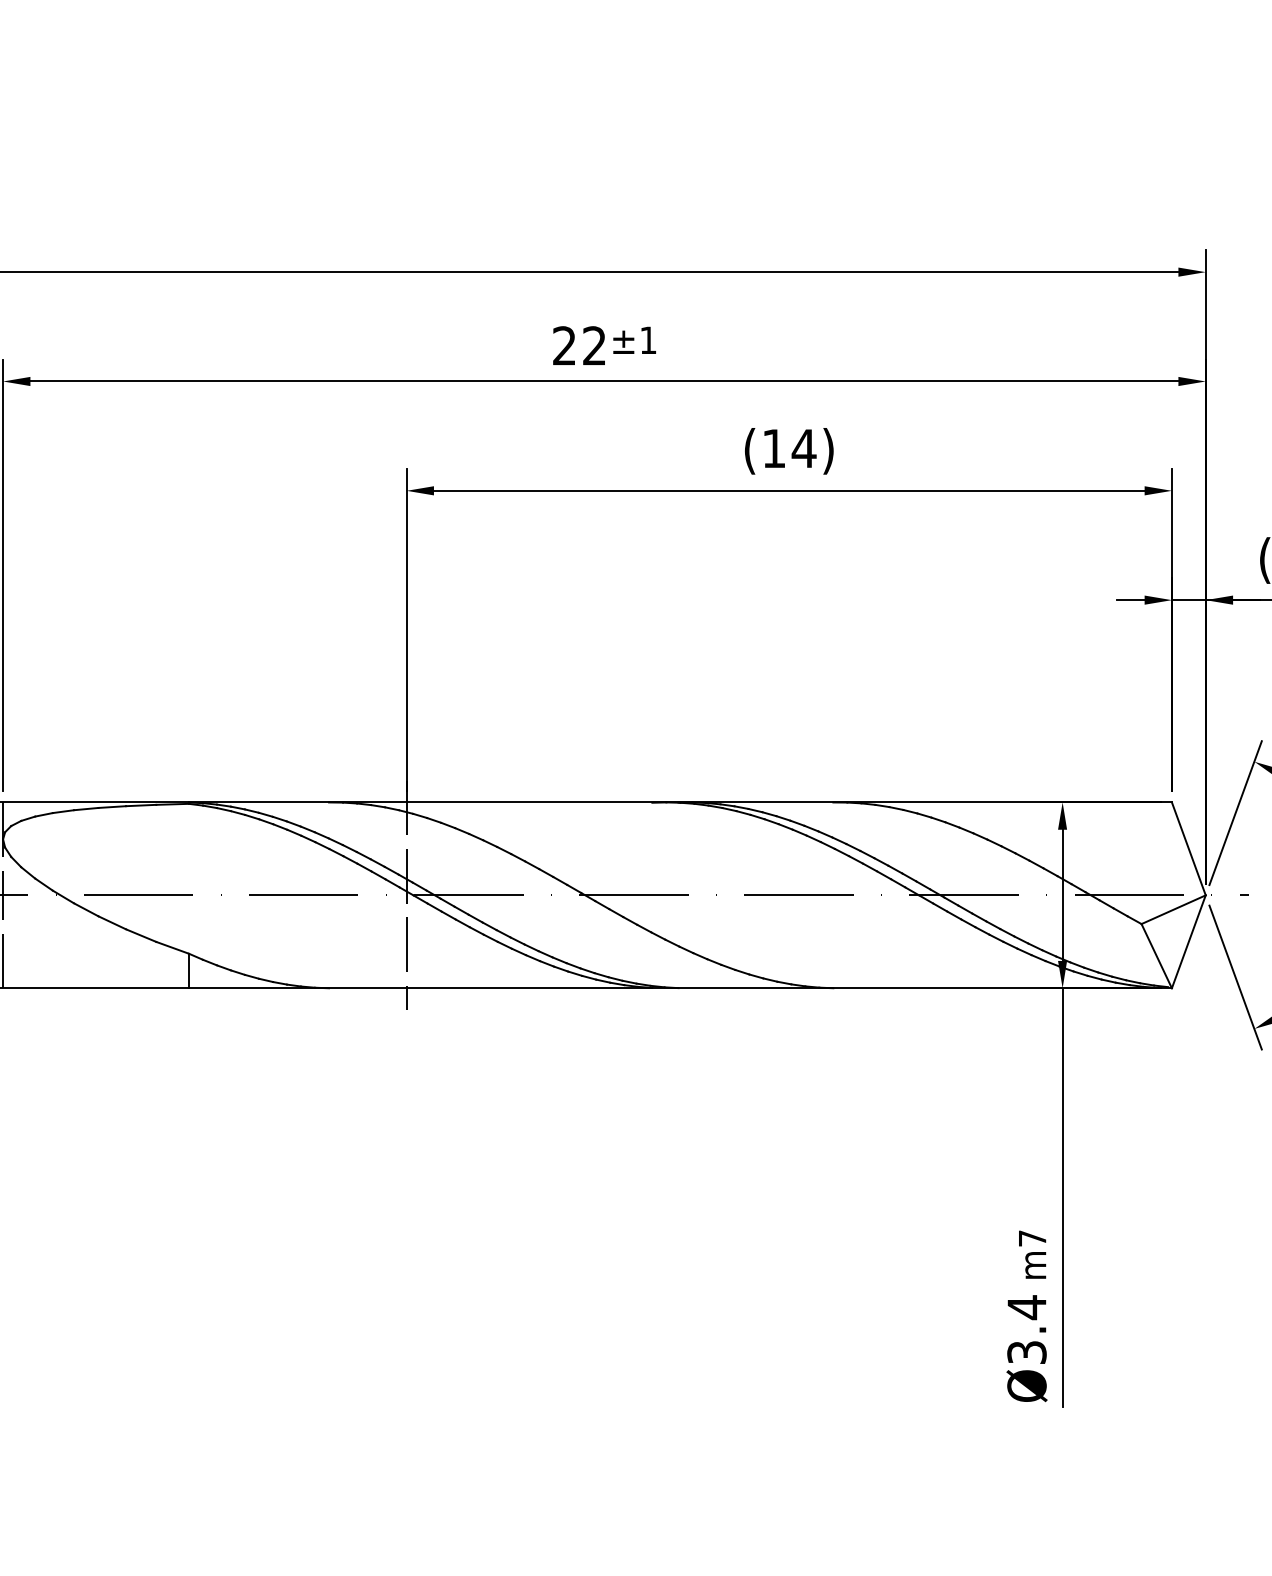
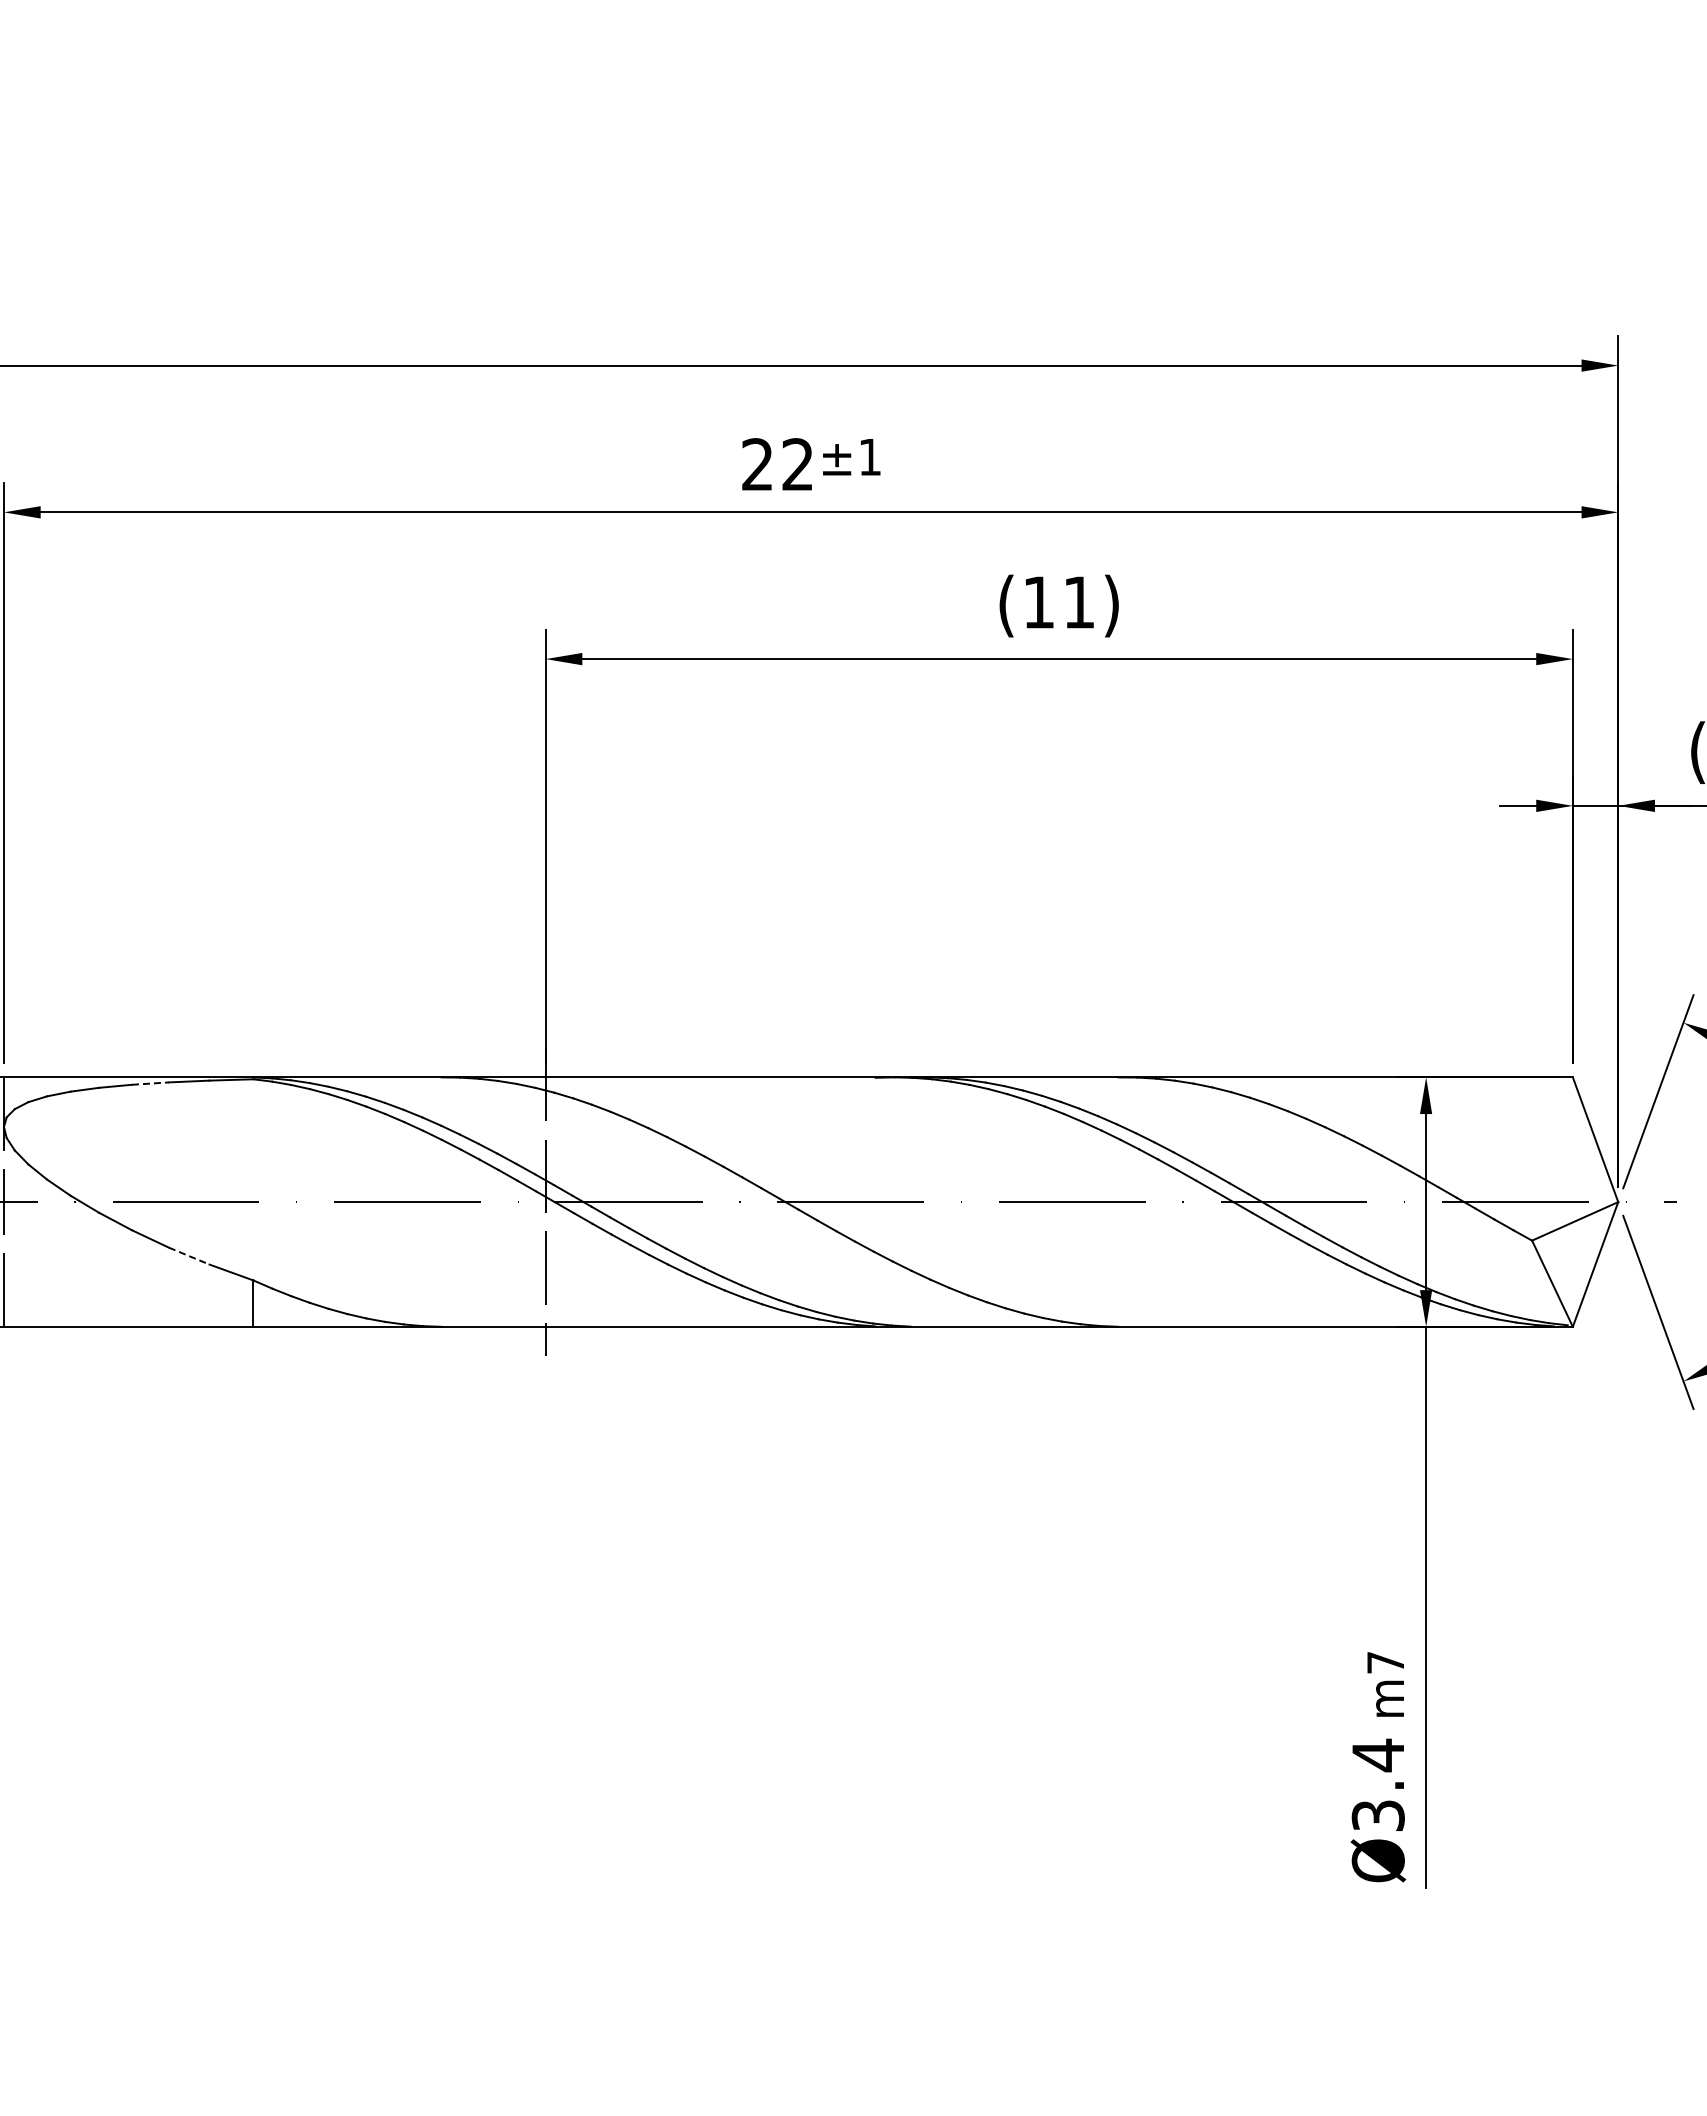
text: (803, 448) -> (1078, 602), (14) -> (11)
line: (112, 806) -> (150, 1083), solid -> dashed
line: (141, 935) -> (189, 1256), solid -> dashed

